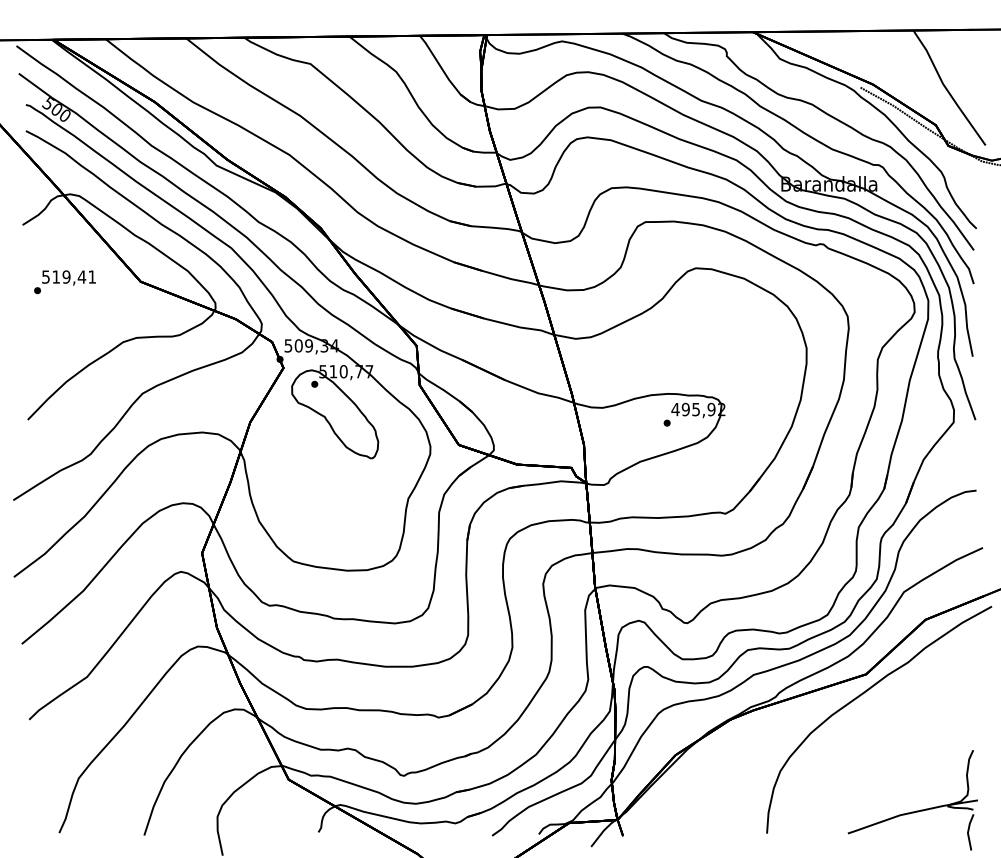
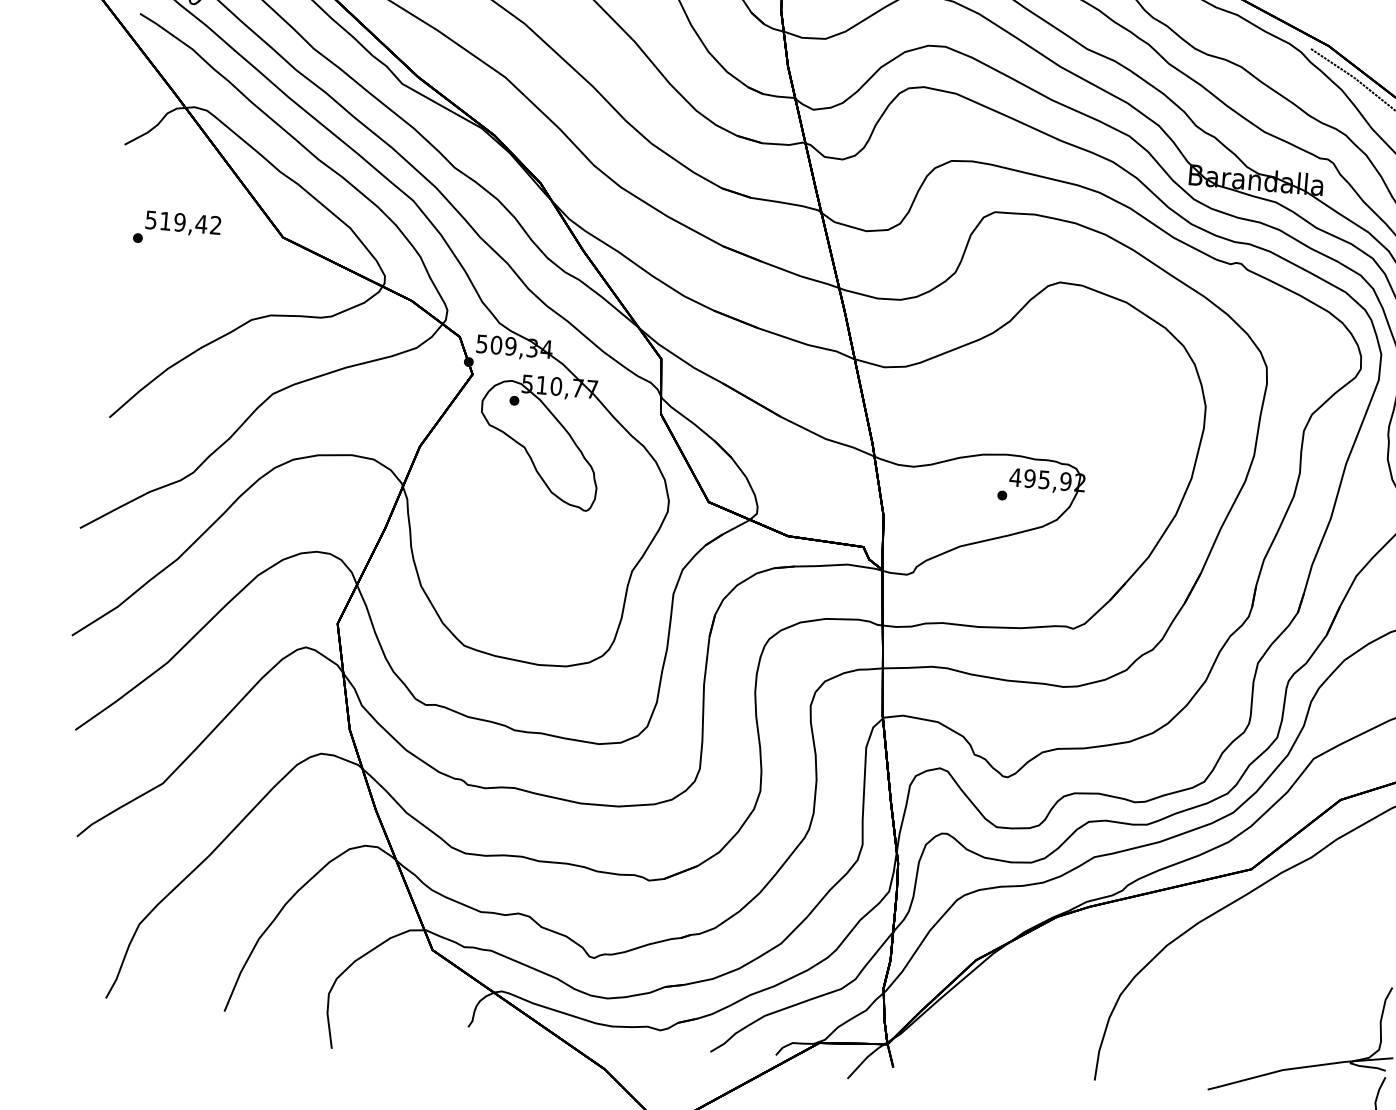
text: (91, 276) -> (214, 224), 519,41 -> 519,42

